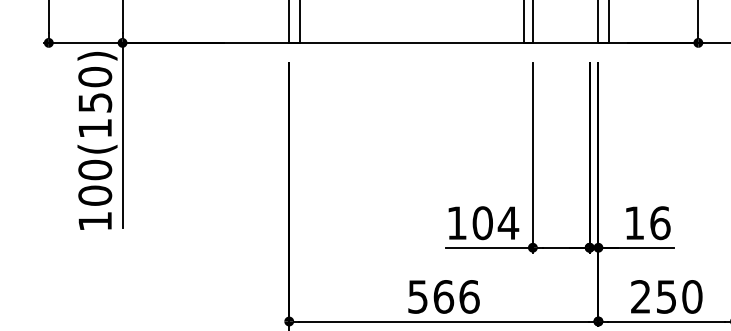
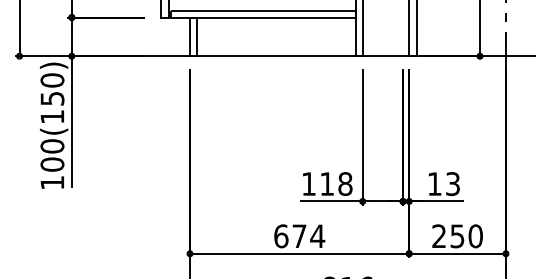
text: (495, 223) -> (336, 184), 104 -> 118
text: (660, 223) -> (453, 184), 16 -> 13
text: (443, 297) -> (299, 236), 566 -> 674

